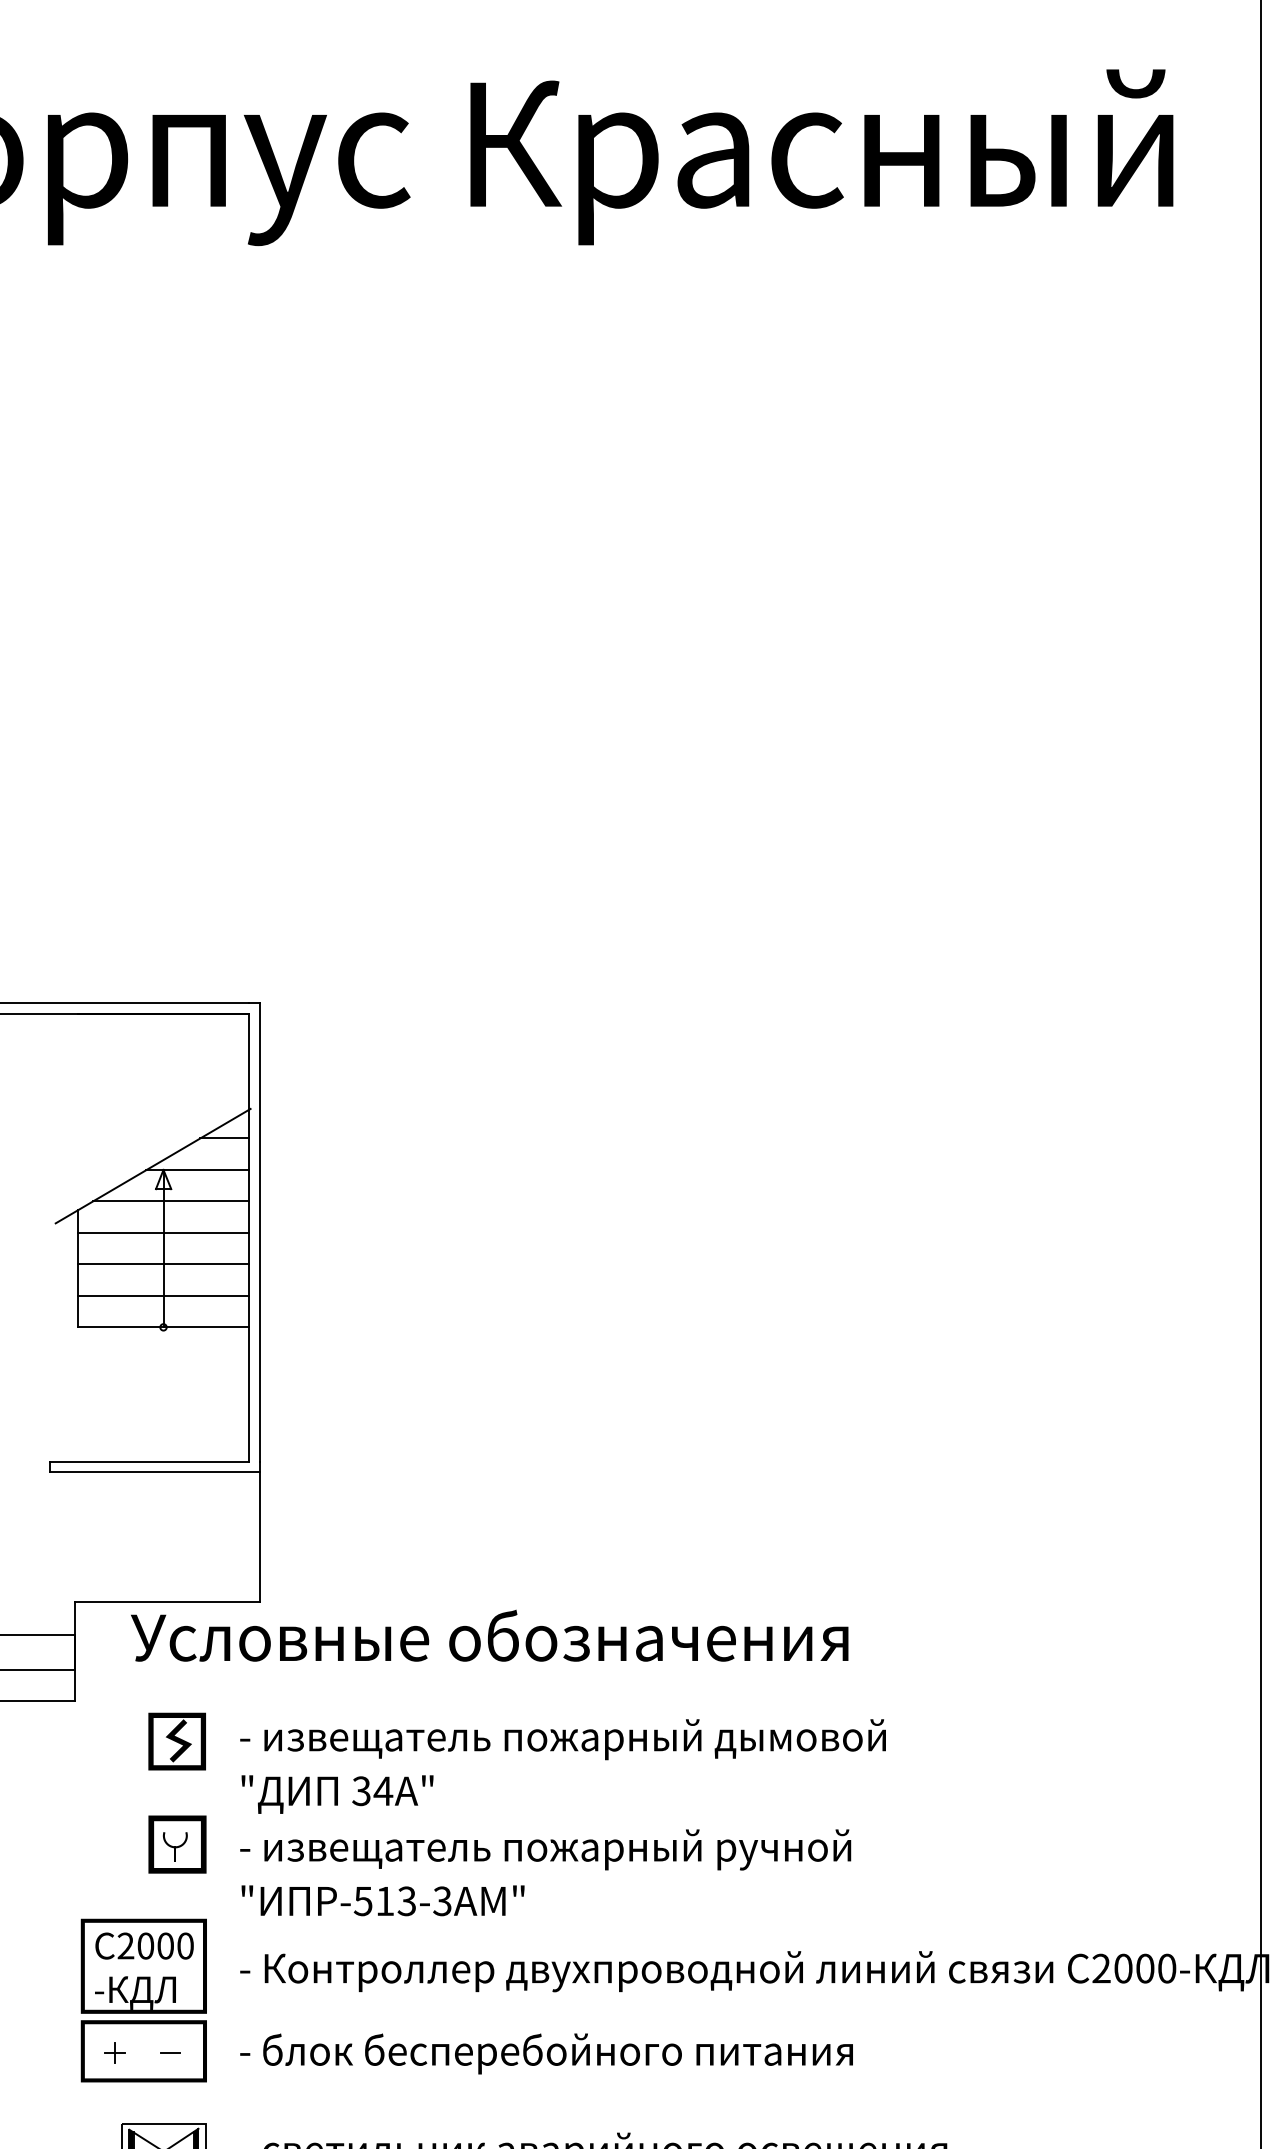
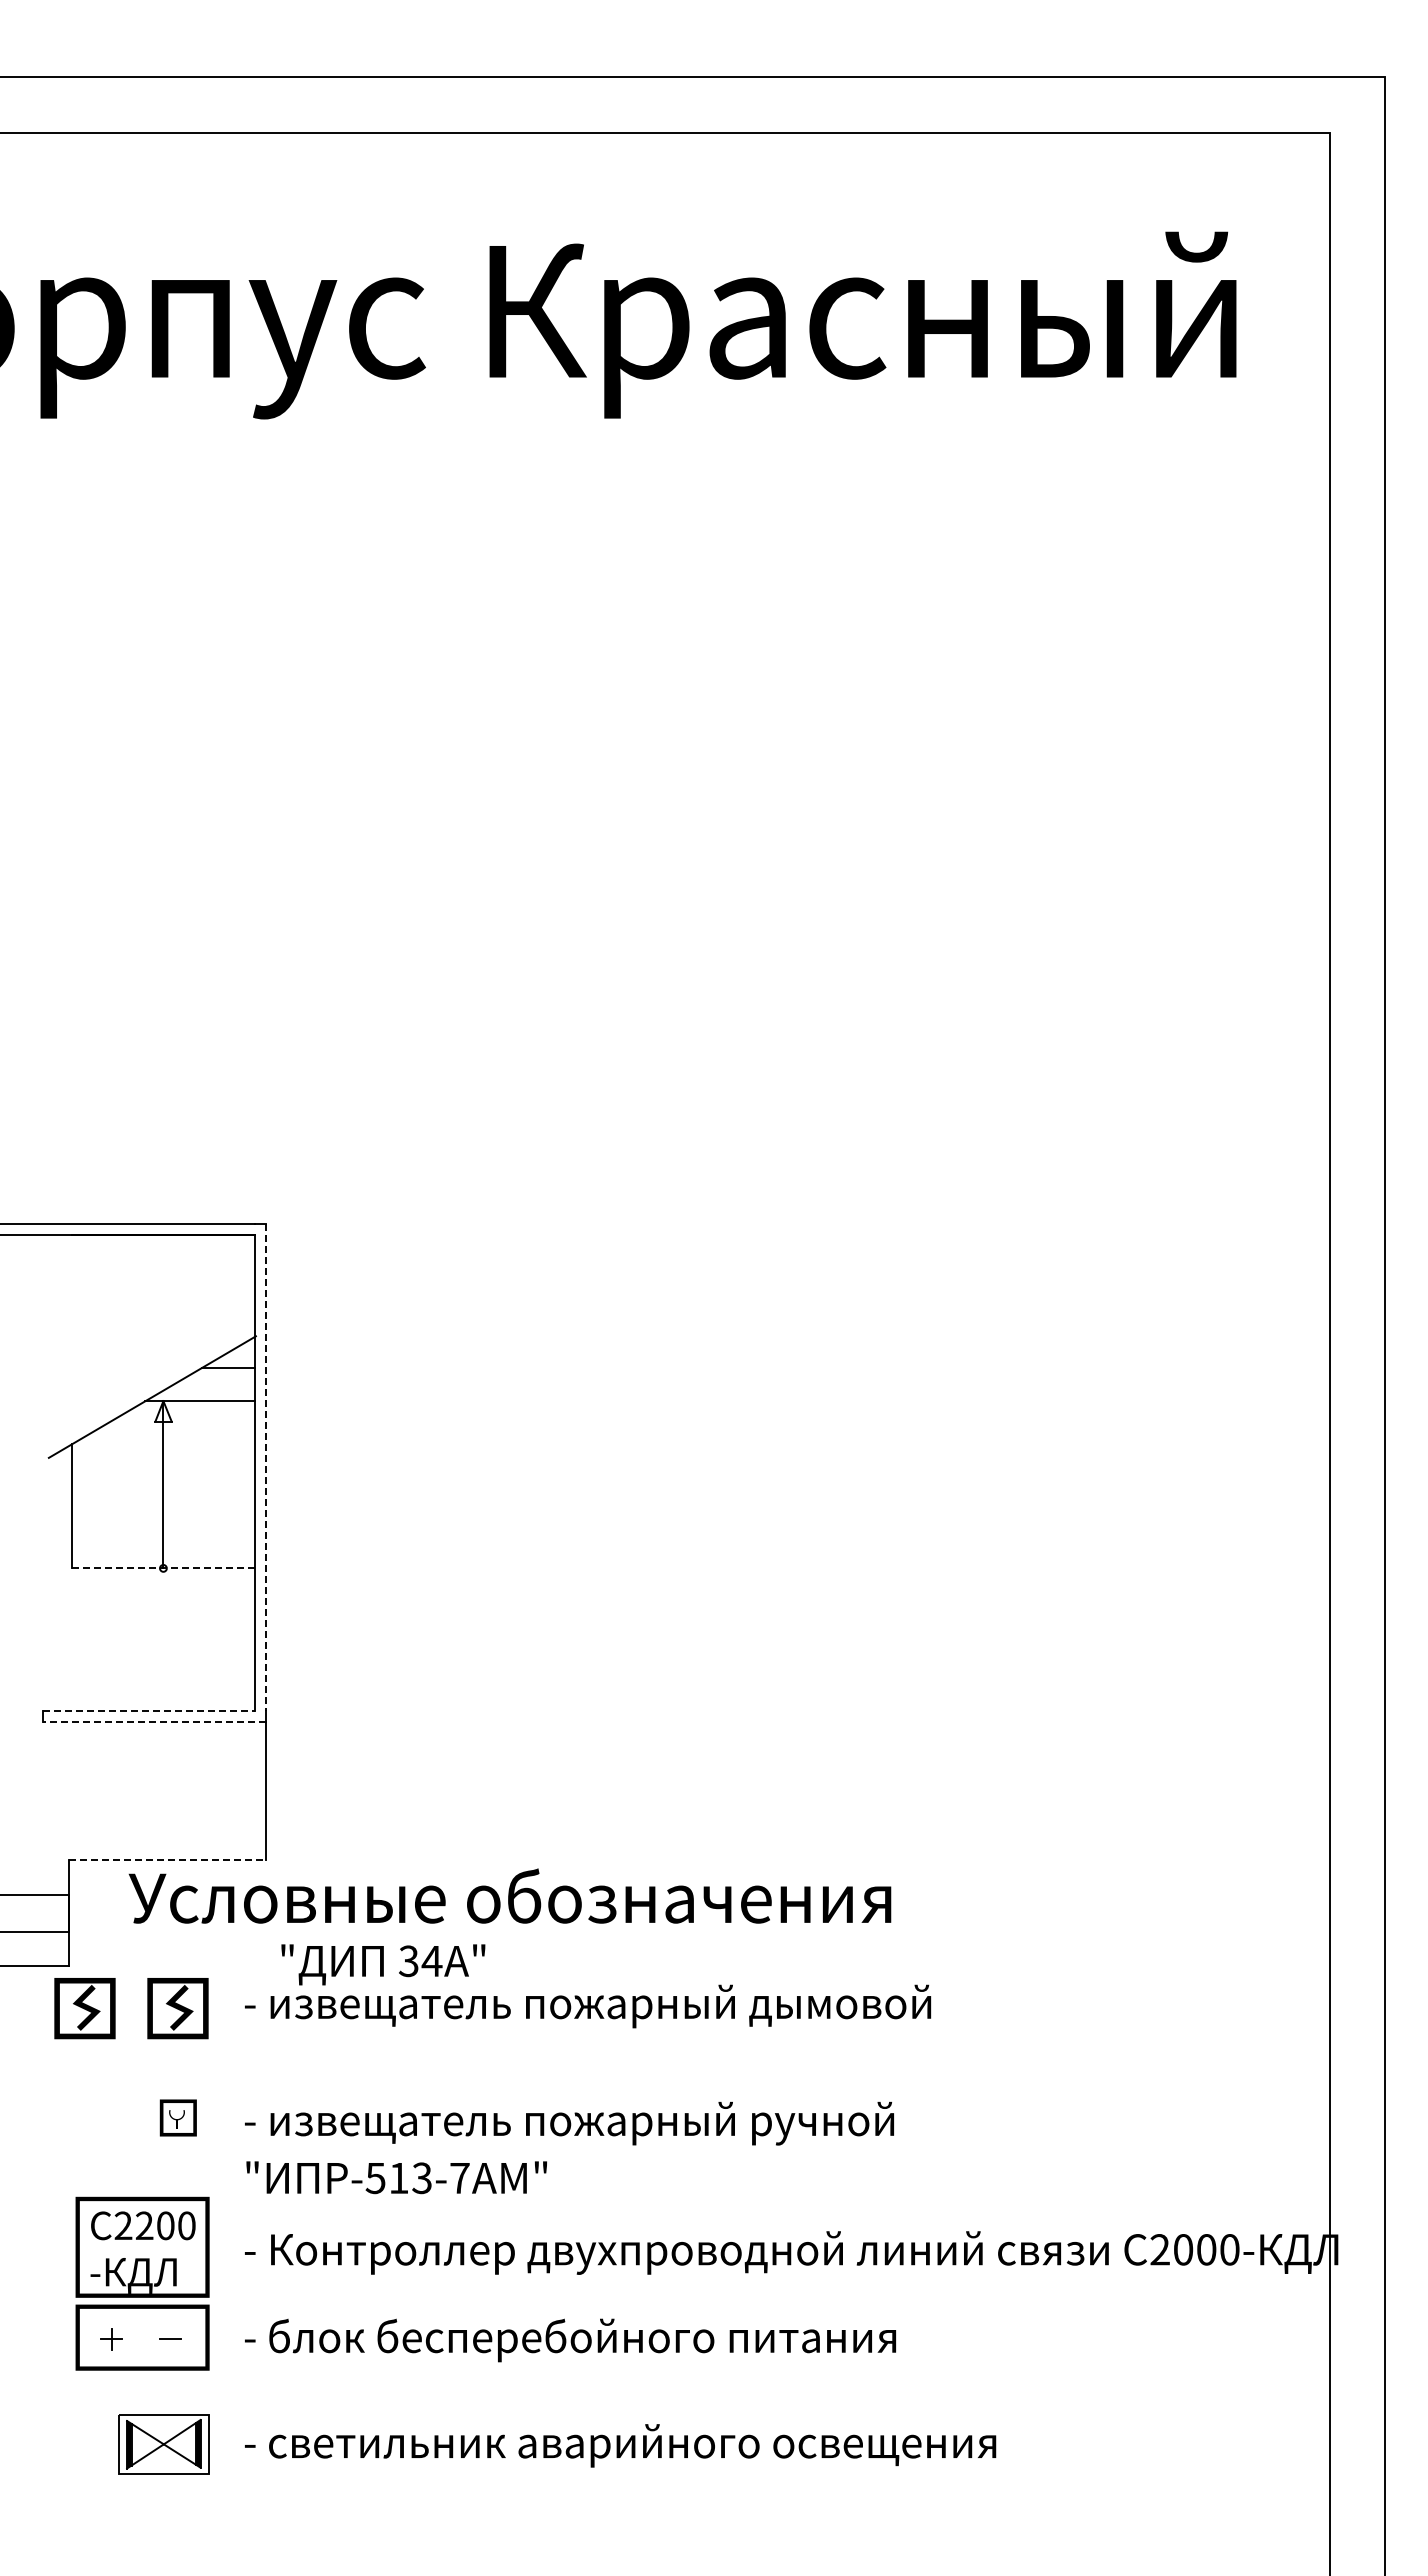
line: (171, 1201) -> (171, 1434), removed
line: (259, 1232) -> (265, 1467), solid -> dashed
line: (163, 1233) -> (163, 1468), removed
line: (163, 1264) -> (163, 1501), removed
line: (163, 1295) -> (163, 1534), removed
line: (163, 1327) -> (163, 1568), solid -> dashed
line: (149, 1462) -> (148, 1711), solid -> dashed
line: (155, 1472) -> (154, 1722), solid -> dashed
line: (167, 1602) -> (167, 1860), solid -> dashed
part: (89, 1741) -> (84, 2008), added
text: (337, 1794) -> (383, 1964), moved
part: (177, 1844) -> (178, 2117), size x0.6
text: (442, 1901) -> (459, 2178), -513-3 -> -513-7
text: (145, 1945) -> (144, 2225), 2000 -> 2200

